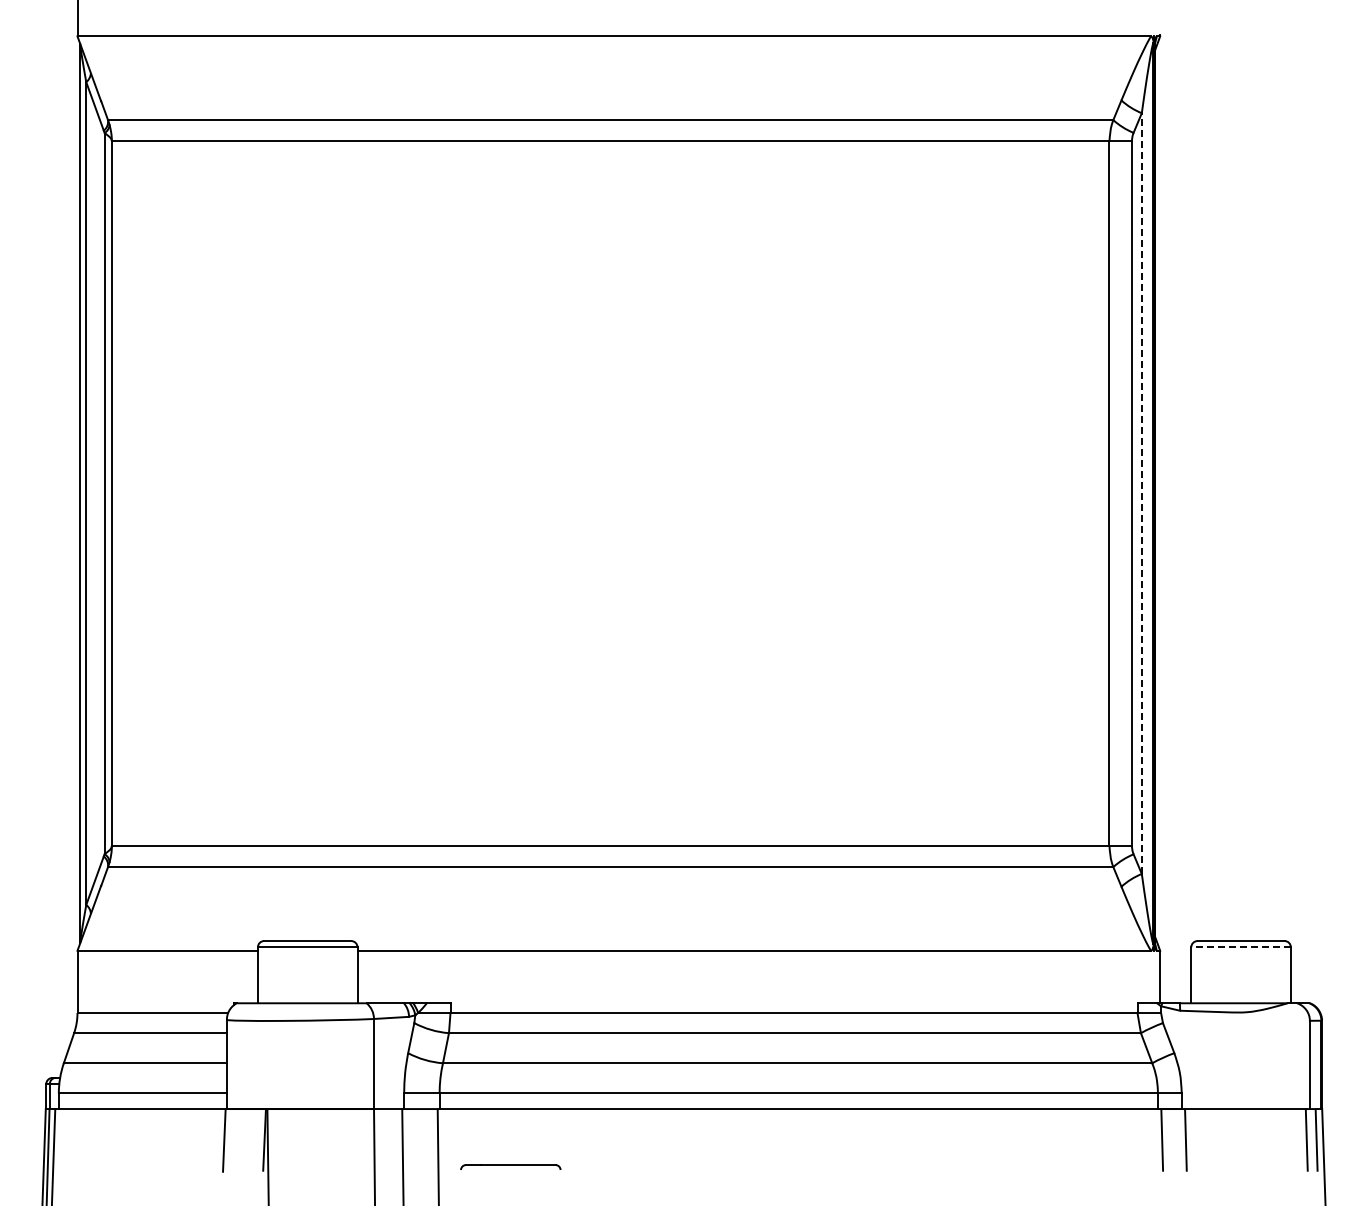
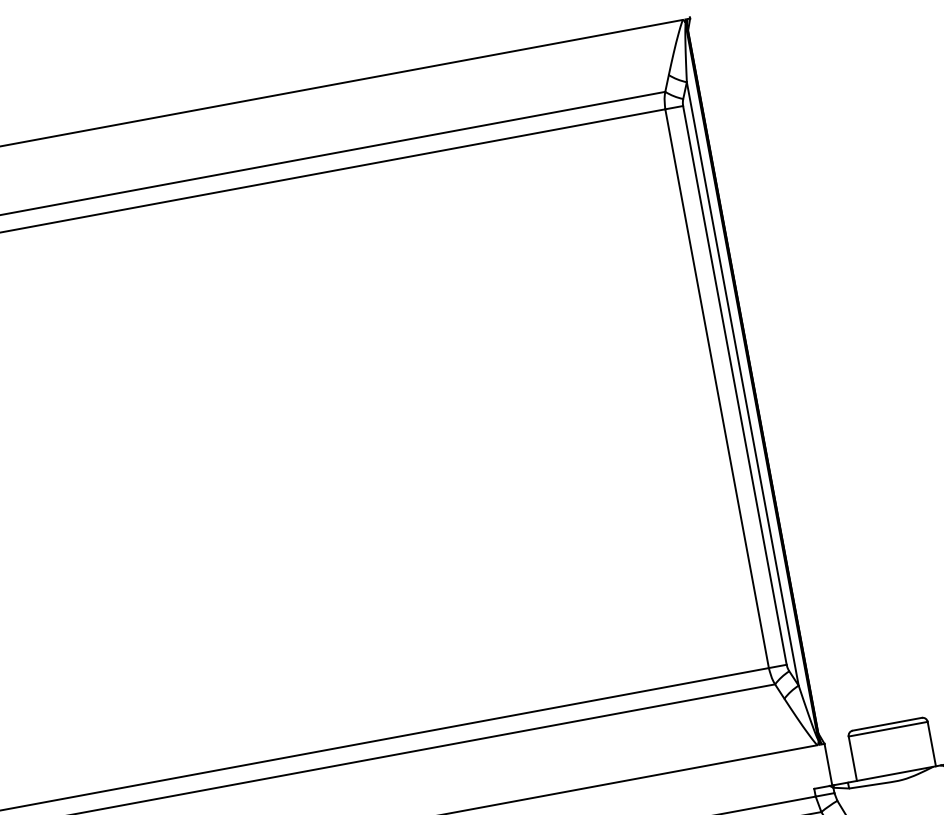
line: (1141, 493) -> (742, 383), dashed -> solid
line: (1241, 947) -> (888, 729), dashed -> solid

